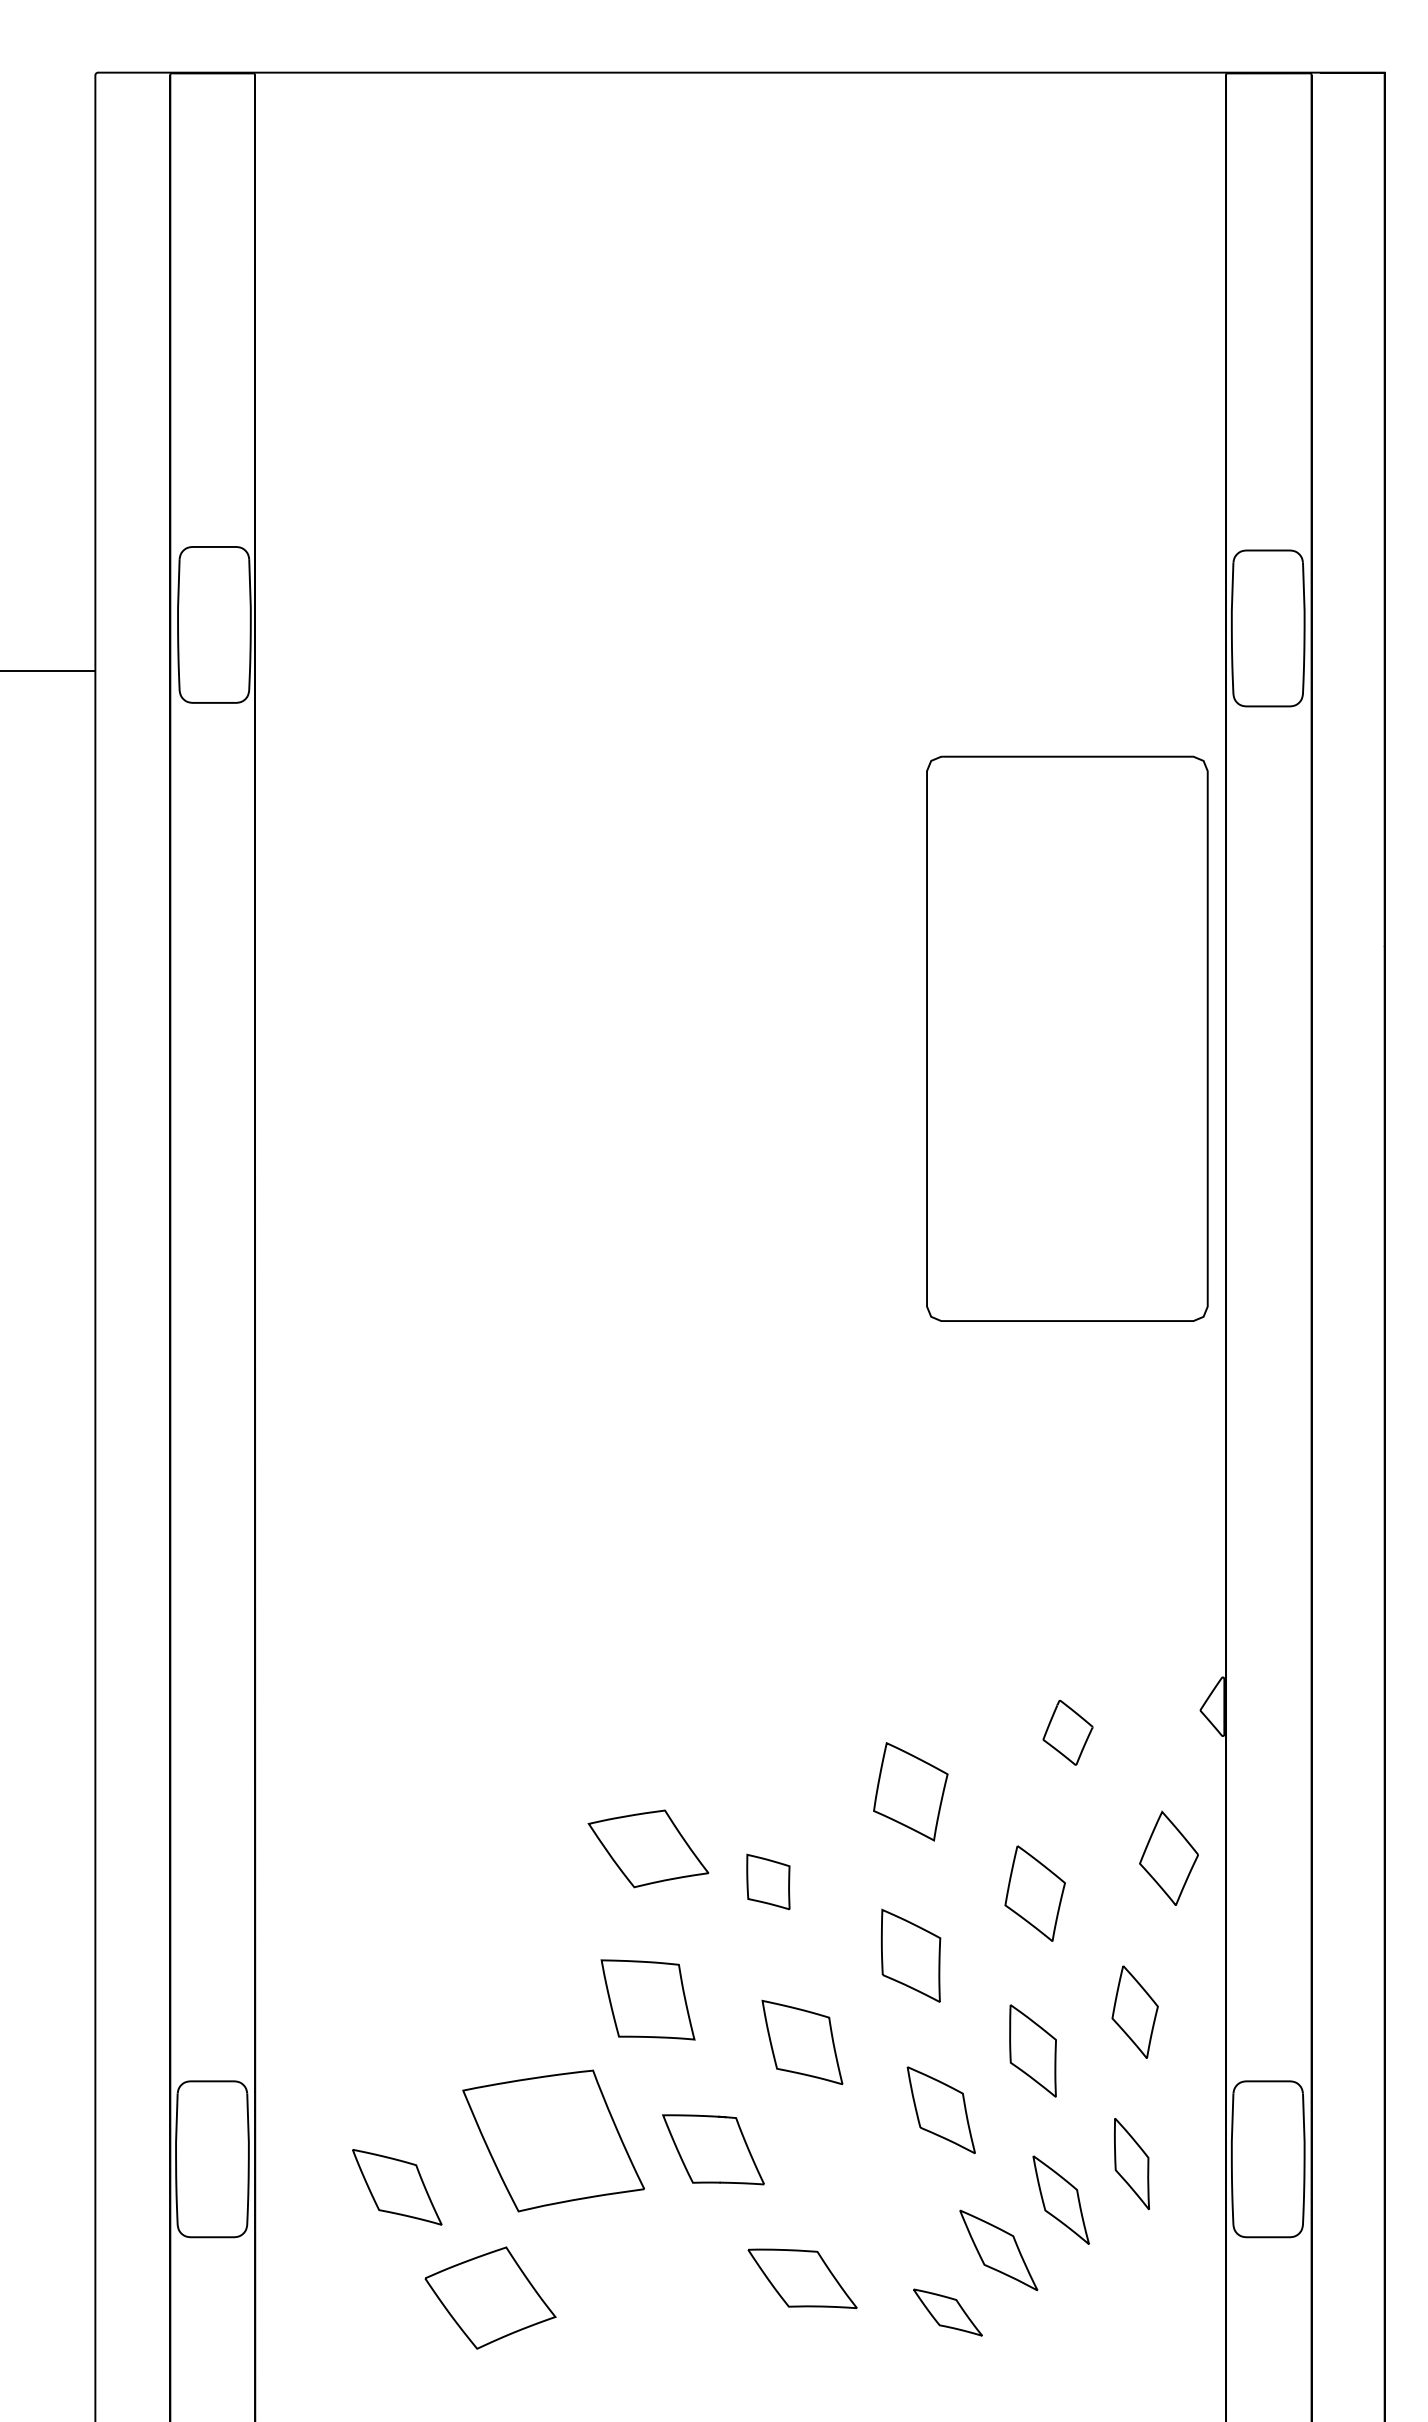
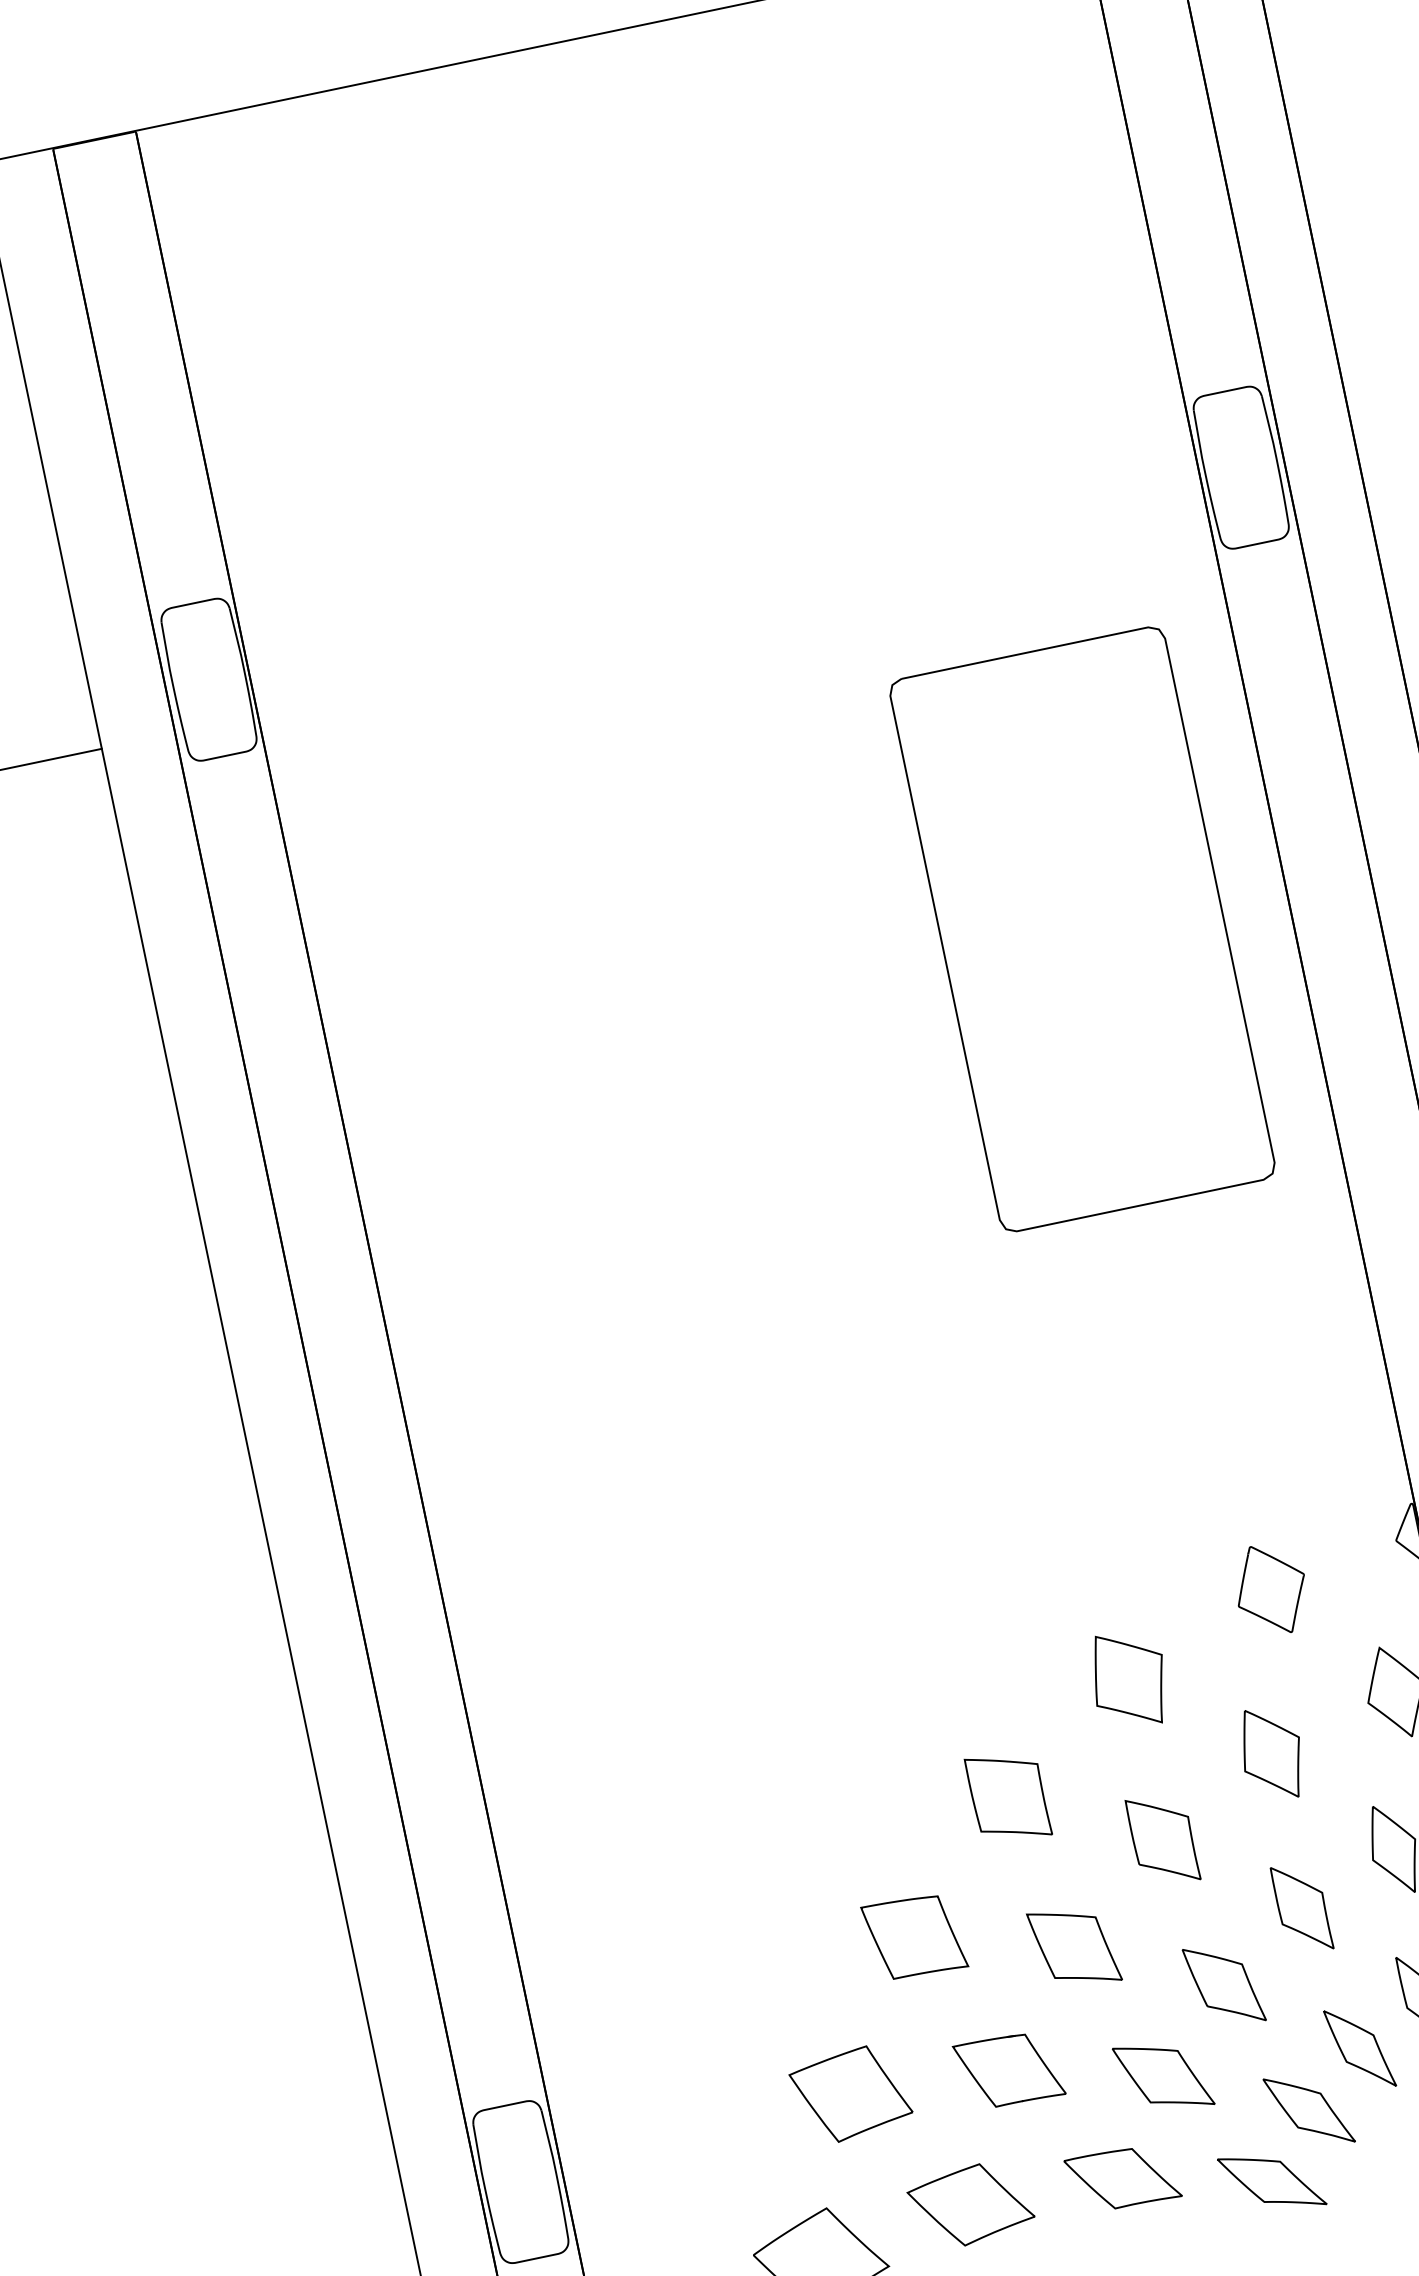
part: (1067, 1038) -> (1082, 928), moved
part: (1067, 1732) -> (1270, 1589), size x1.43
part: (648, 1848) -> (971, 2204), moved
part: (768, 1881) -> (1008, 1796), size x1.67
part: (553, 2140) -> (850, 2093), size x0.62
part: (397, 2187) -> (1163, 2076), moved
part: (947, 2312) -> (1271, 2181), size x1.43

